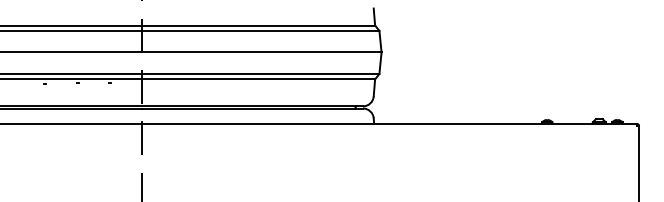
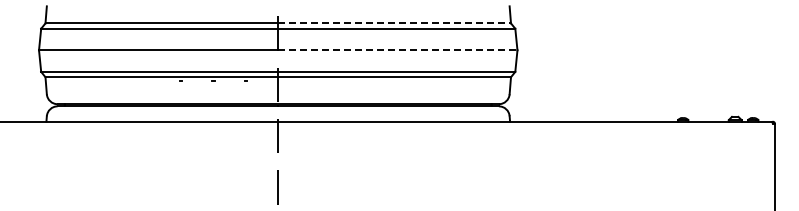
line: (259, 25) -> (395, 23), solid -> dashed
line: (261, 52) -> (397, 50), solid -> dashed

